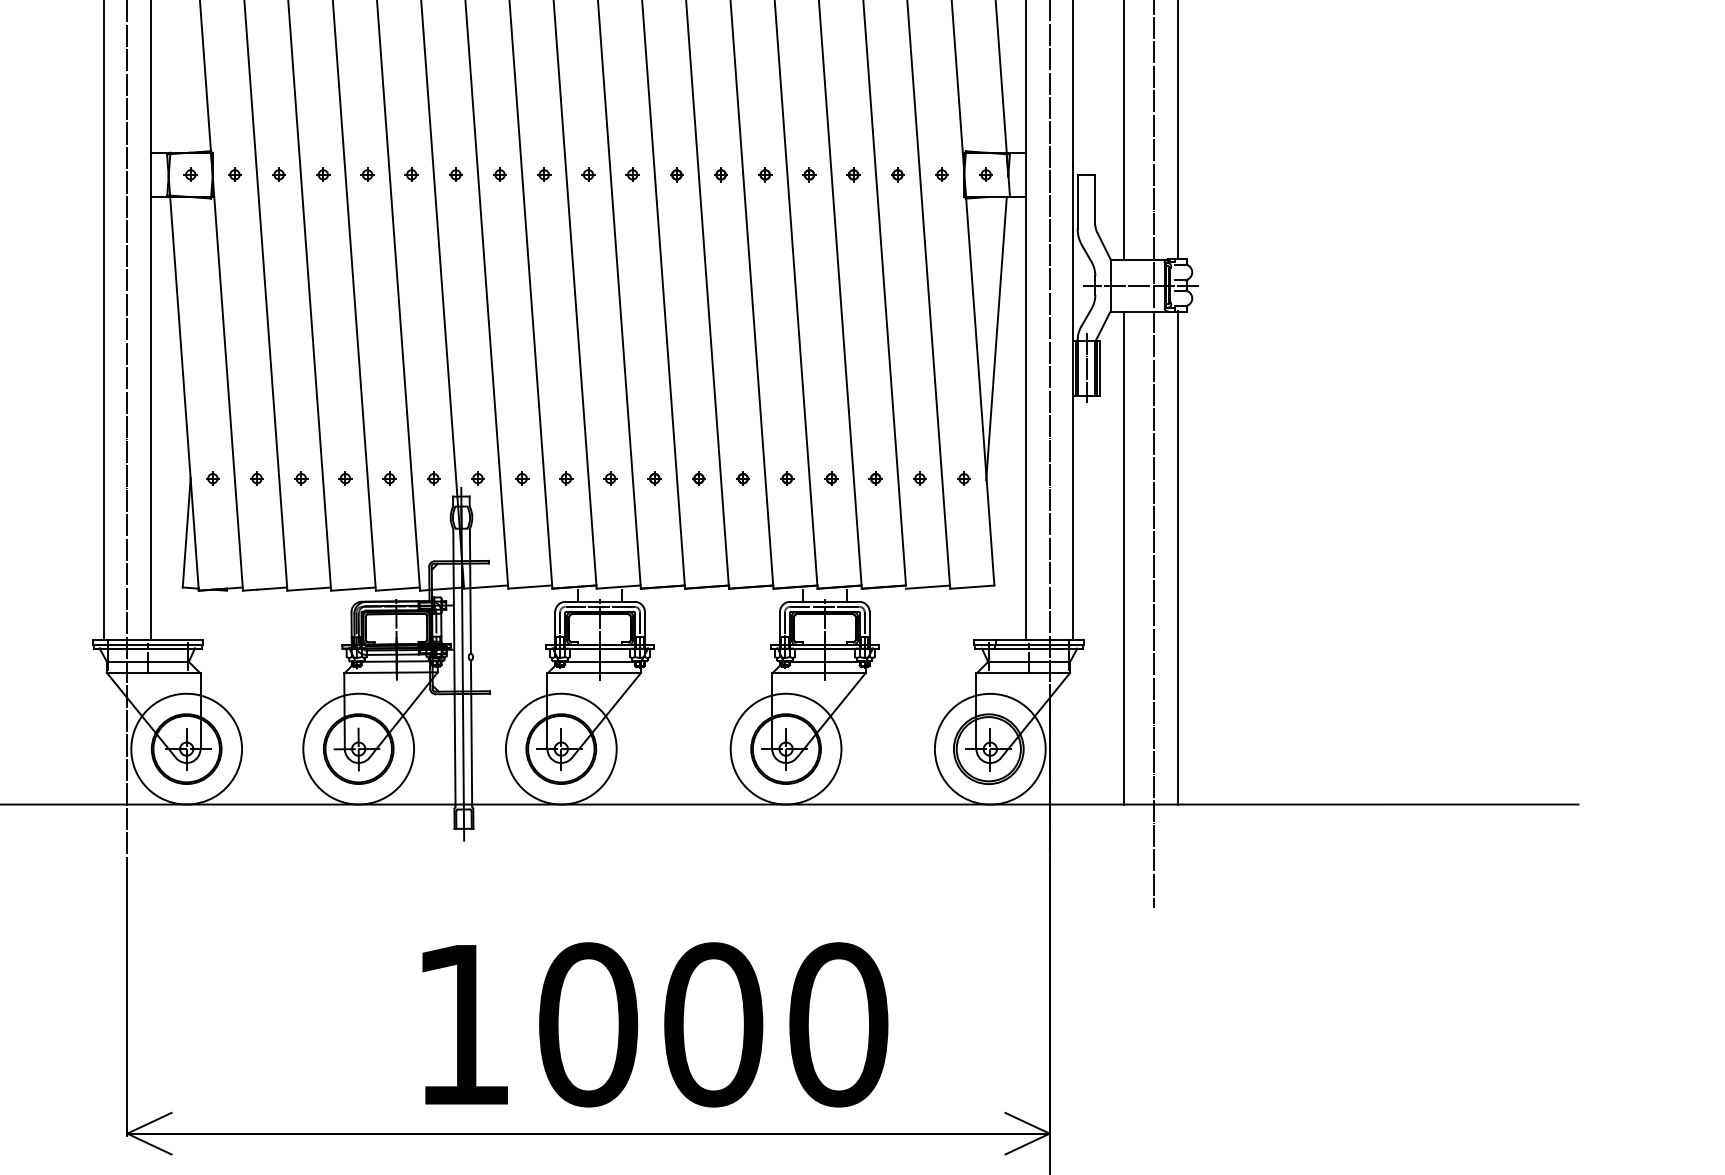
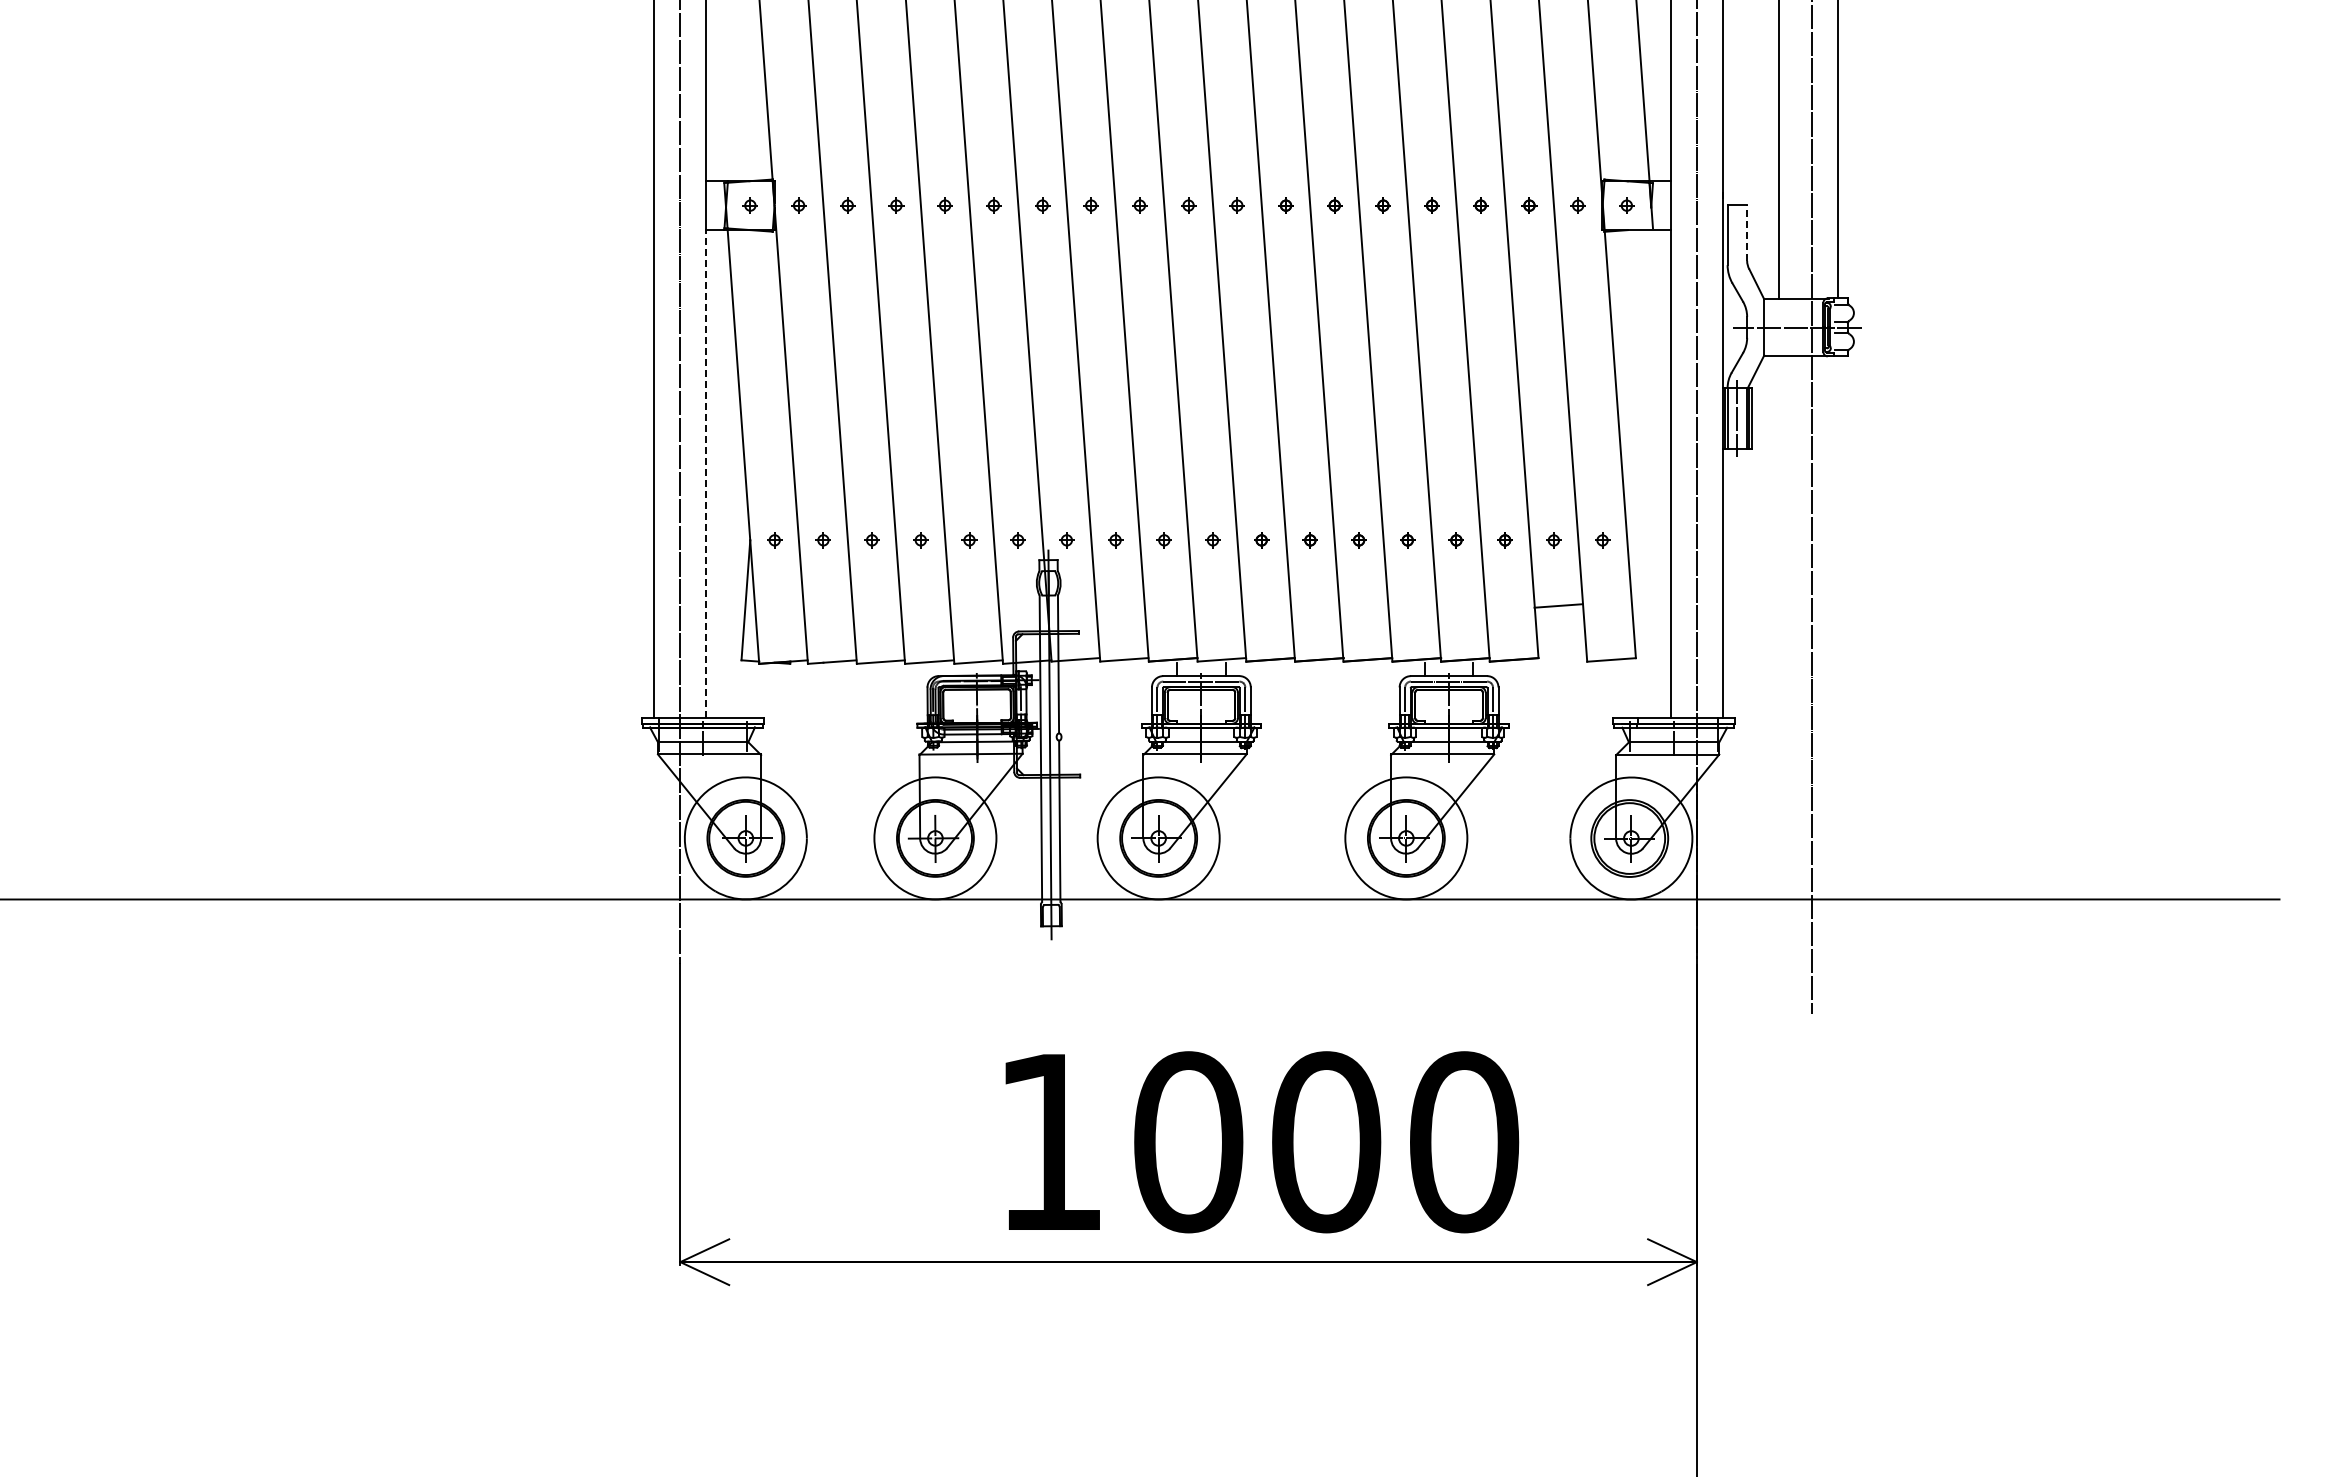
line: (1095, 200) -> (1747, 233), solid -> dashed
line: (995, 339) -> (1637, 386), removed
line: (150, 417) -> (706, 473), solid -> dashed
line: (1124, 557) -> (1779, 627), removed
line: (1178, 557) -> (1838, 627), removed
line: (927, 586) -> (1558, 605), moved

